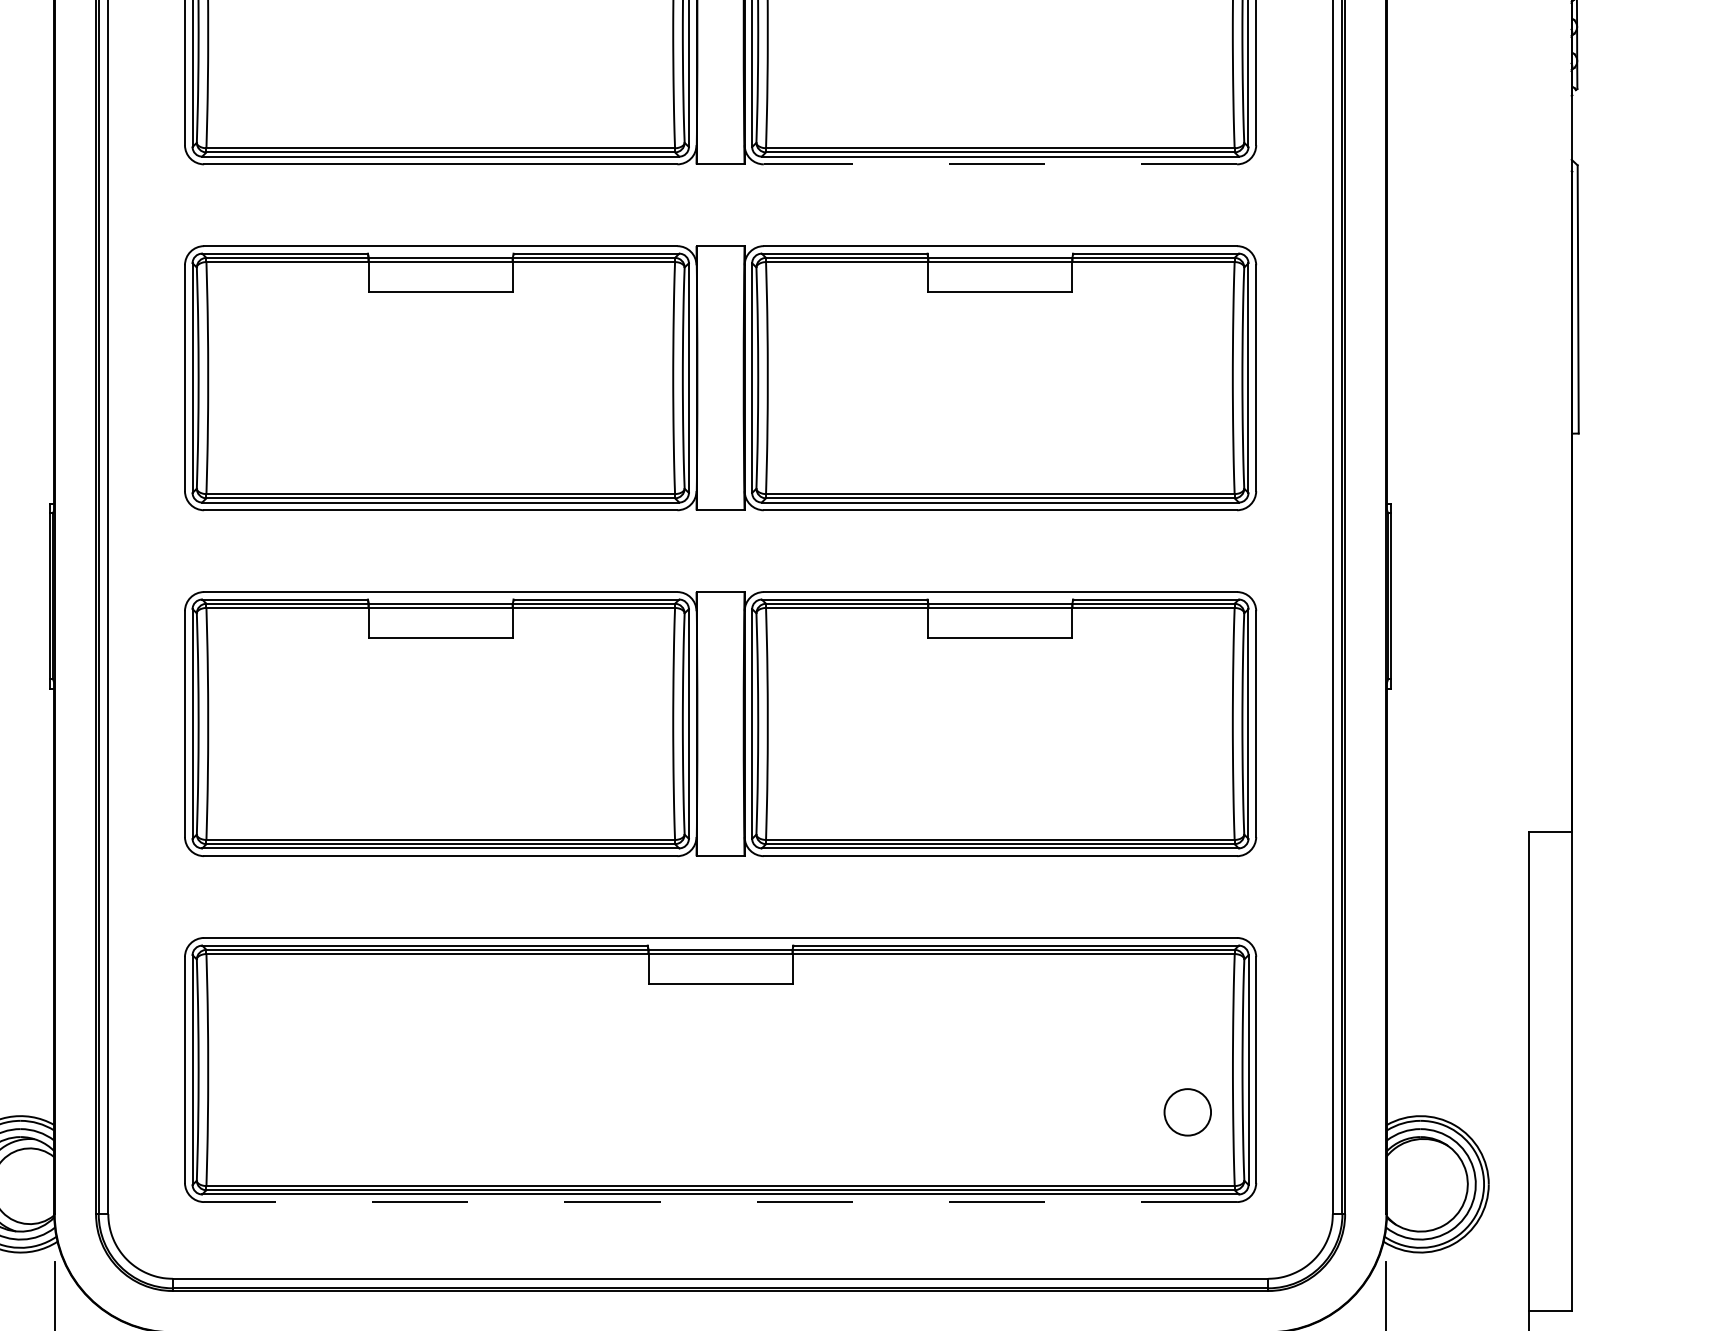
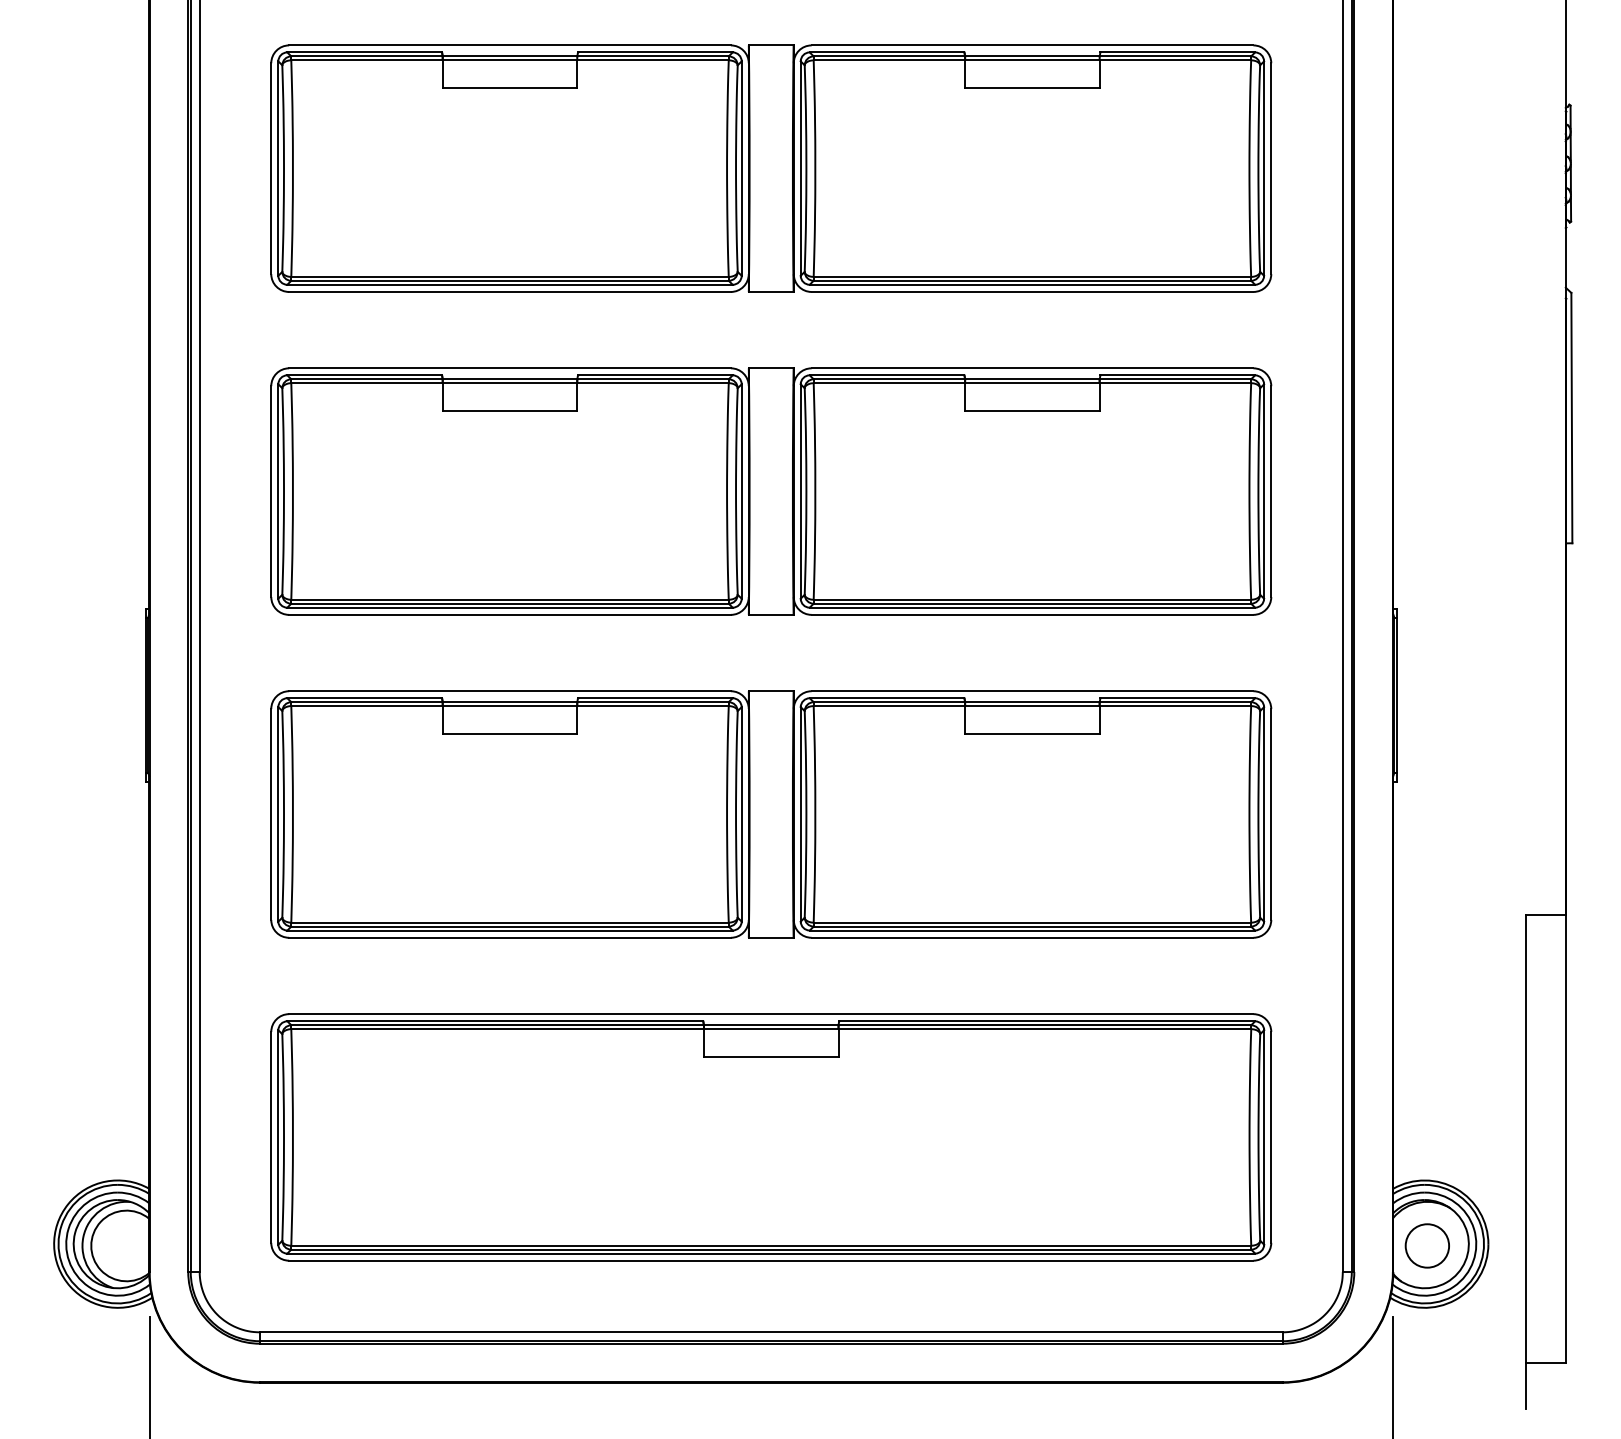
line: (1000, 164) -> (1032, 292), dashed -> solid
circle: (1186, 1111) -> (1426, 1245), moved
line: (719, 1201) -> (770, 1260), dashed -> solid

